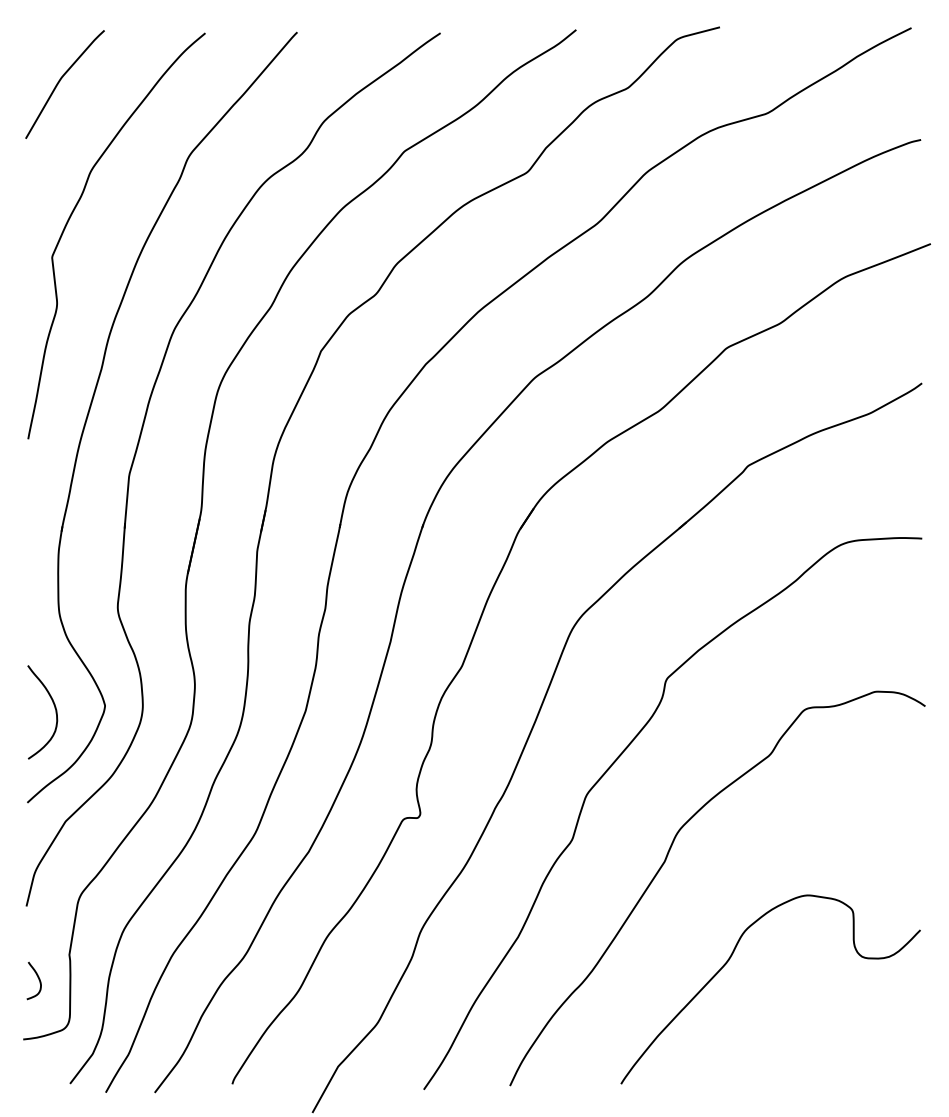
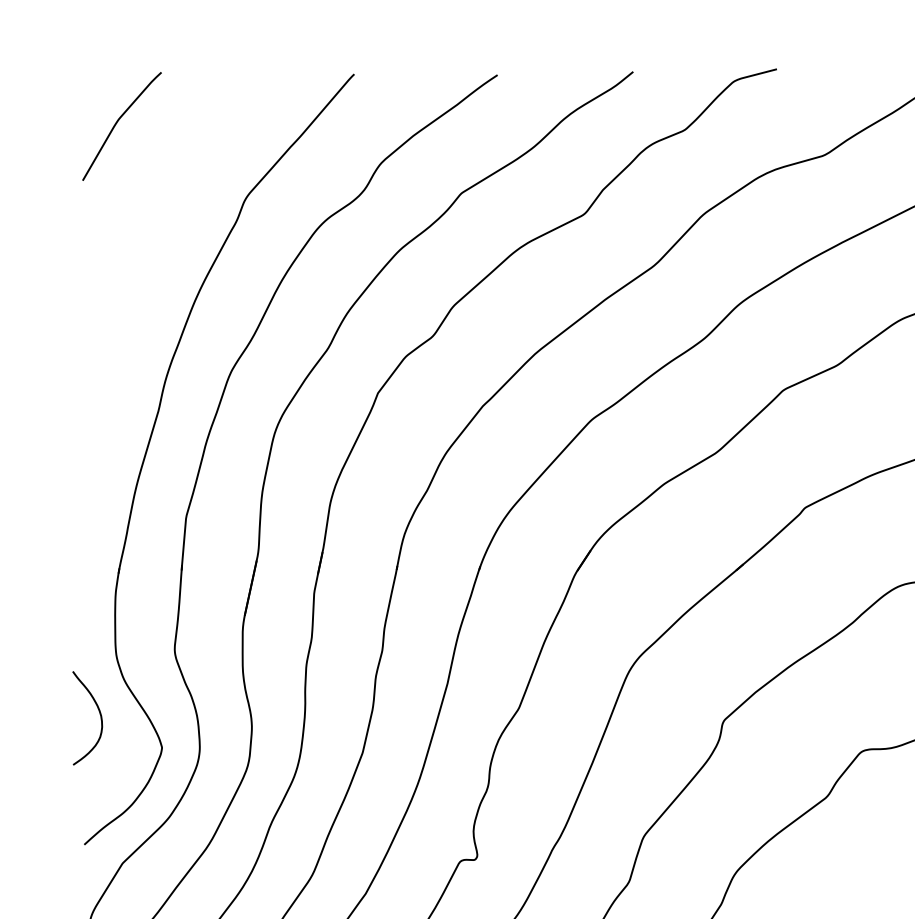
curve: (75, 209) -> (132, 251), removed
curve: (54, 708) -> (99, 714), moved

